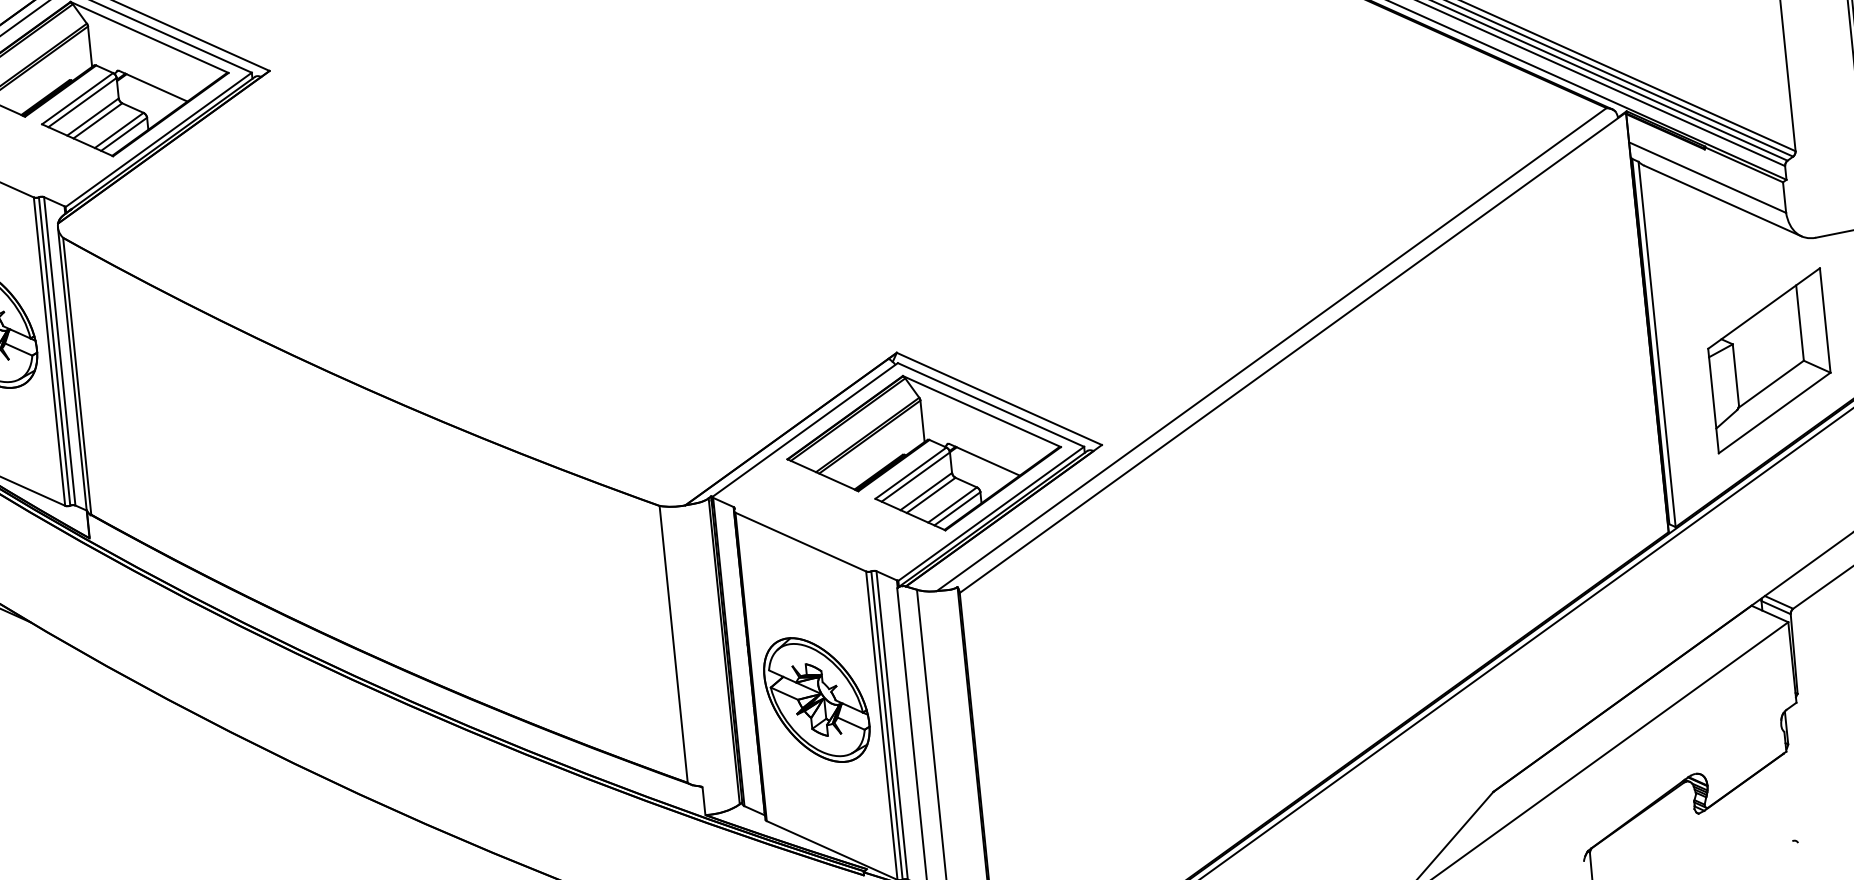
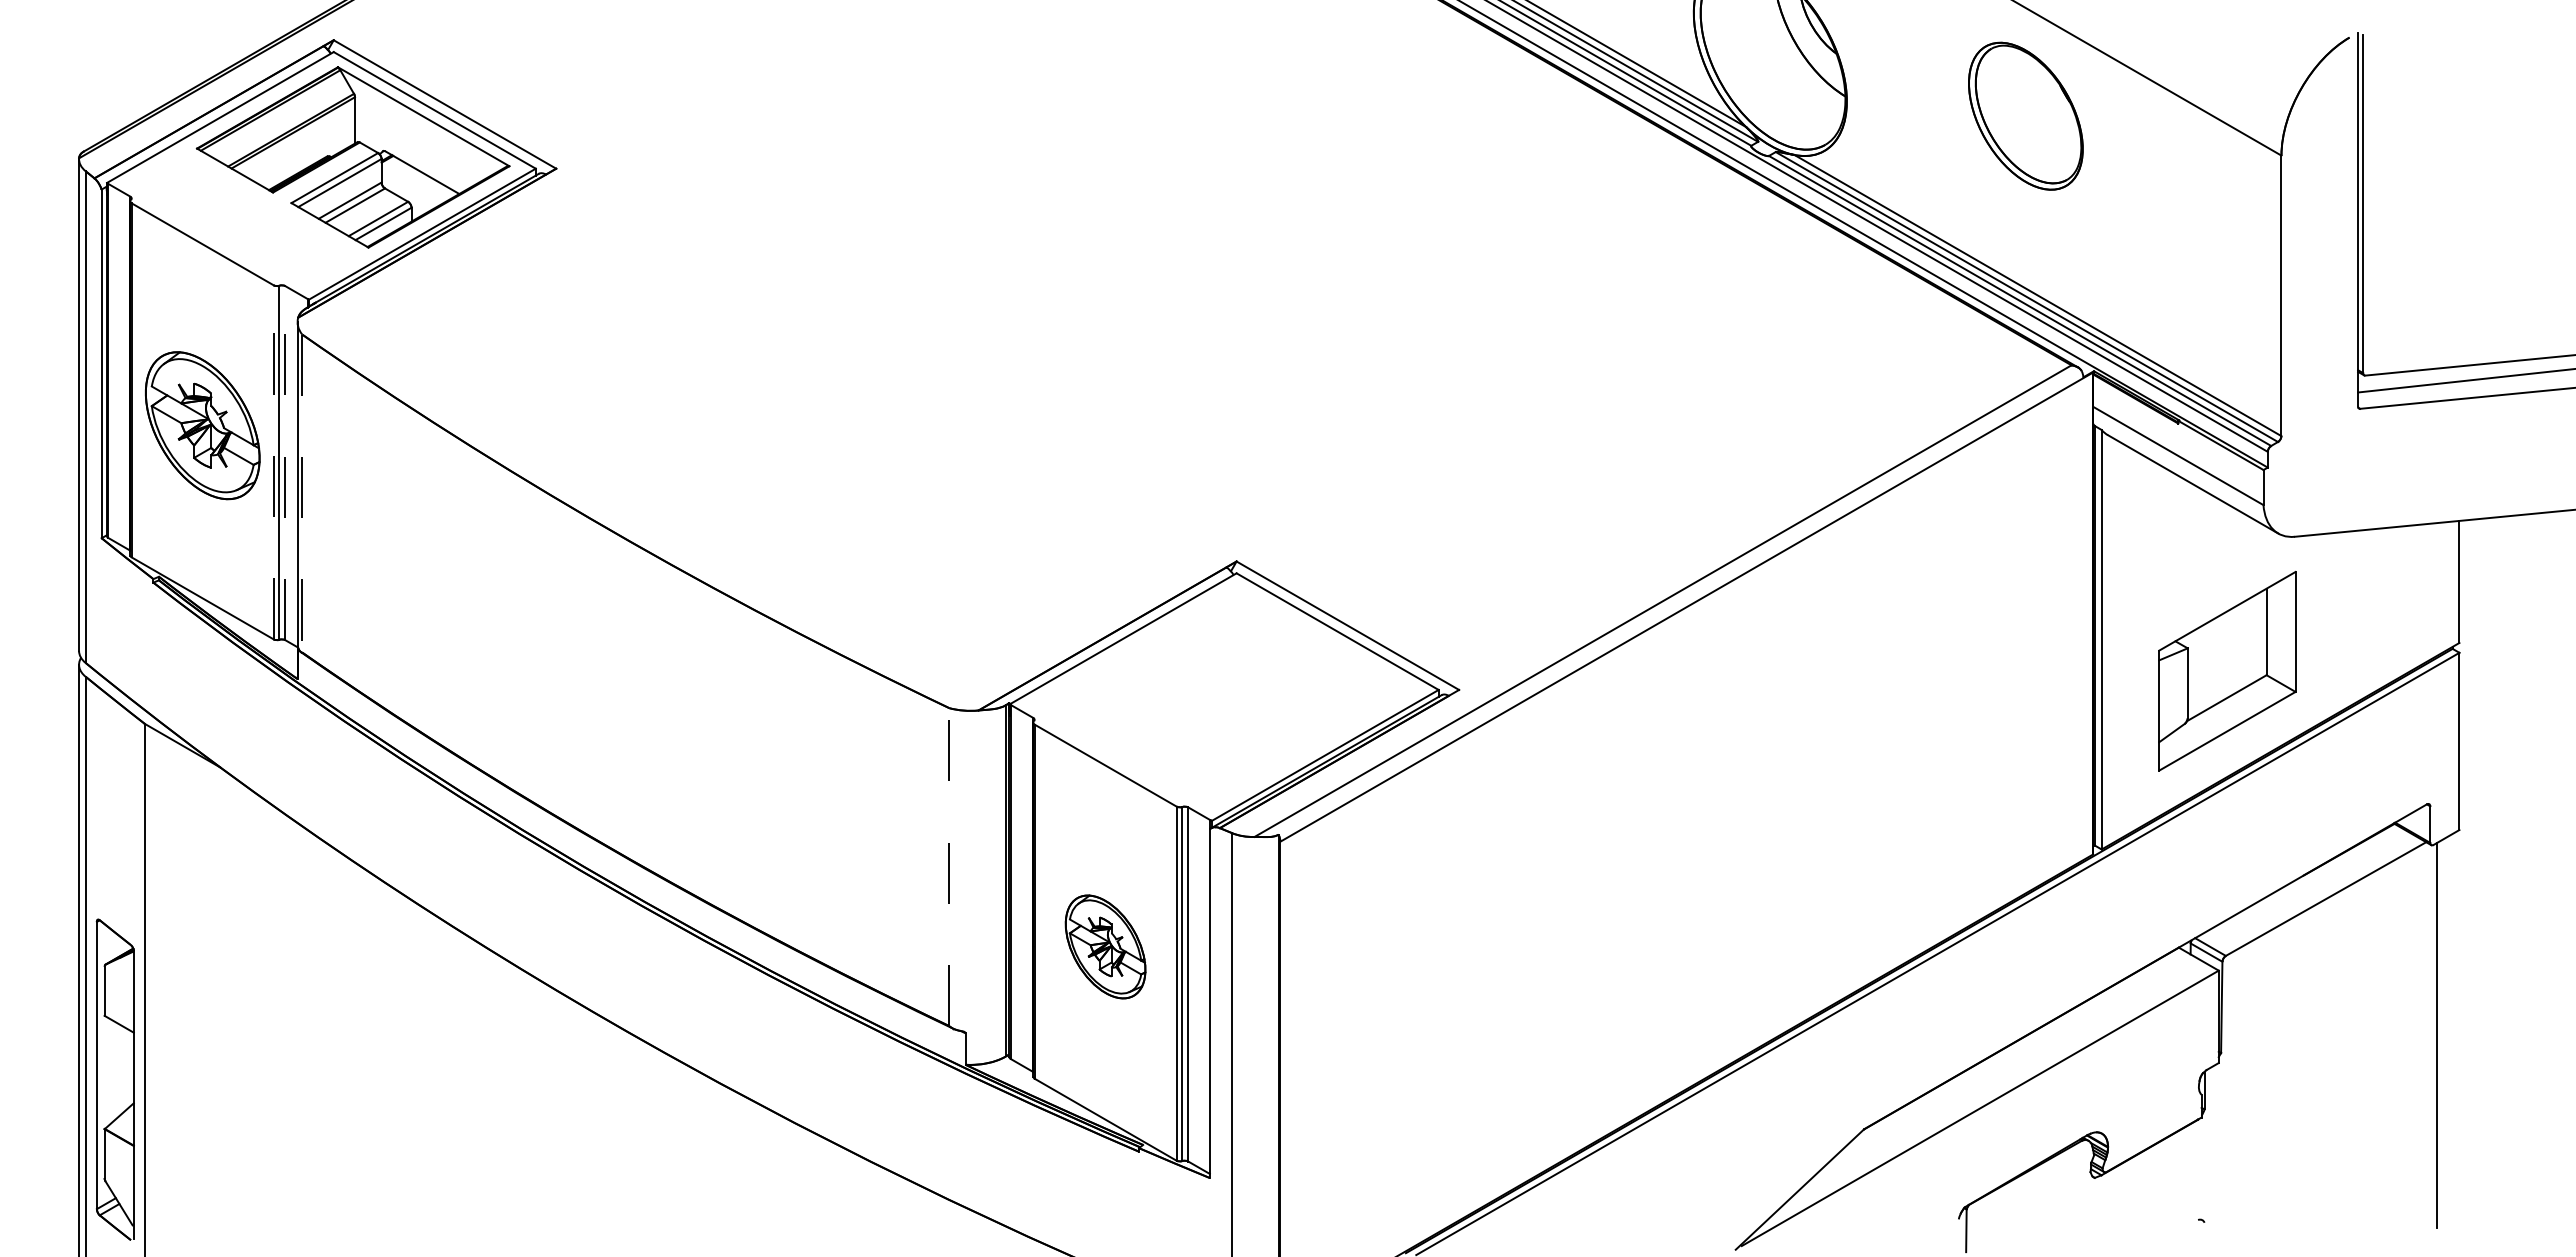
line: (49, 350) -> (273, 461), solid -> dashed
line: (59, 350) -> (285, 462), solid -> dashed
line: (77, 377) -> (302, 494), solid -> dashed
part: (919, 448) -> (1251, 672), removed
line: (673, 643) -> (949, 866), solid -> dashed
part: (816, 699) -> (1105, 946), size x0.7

